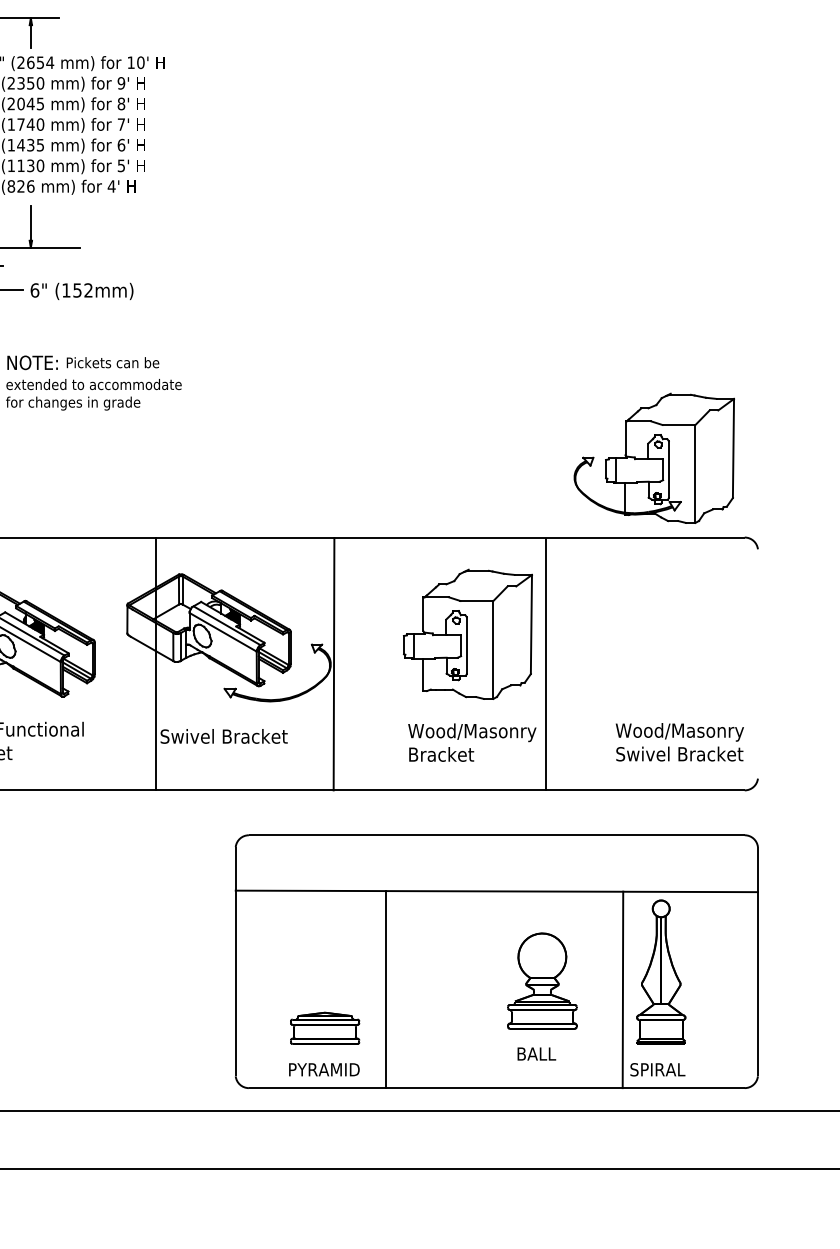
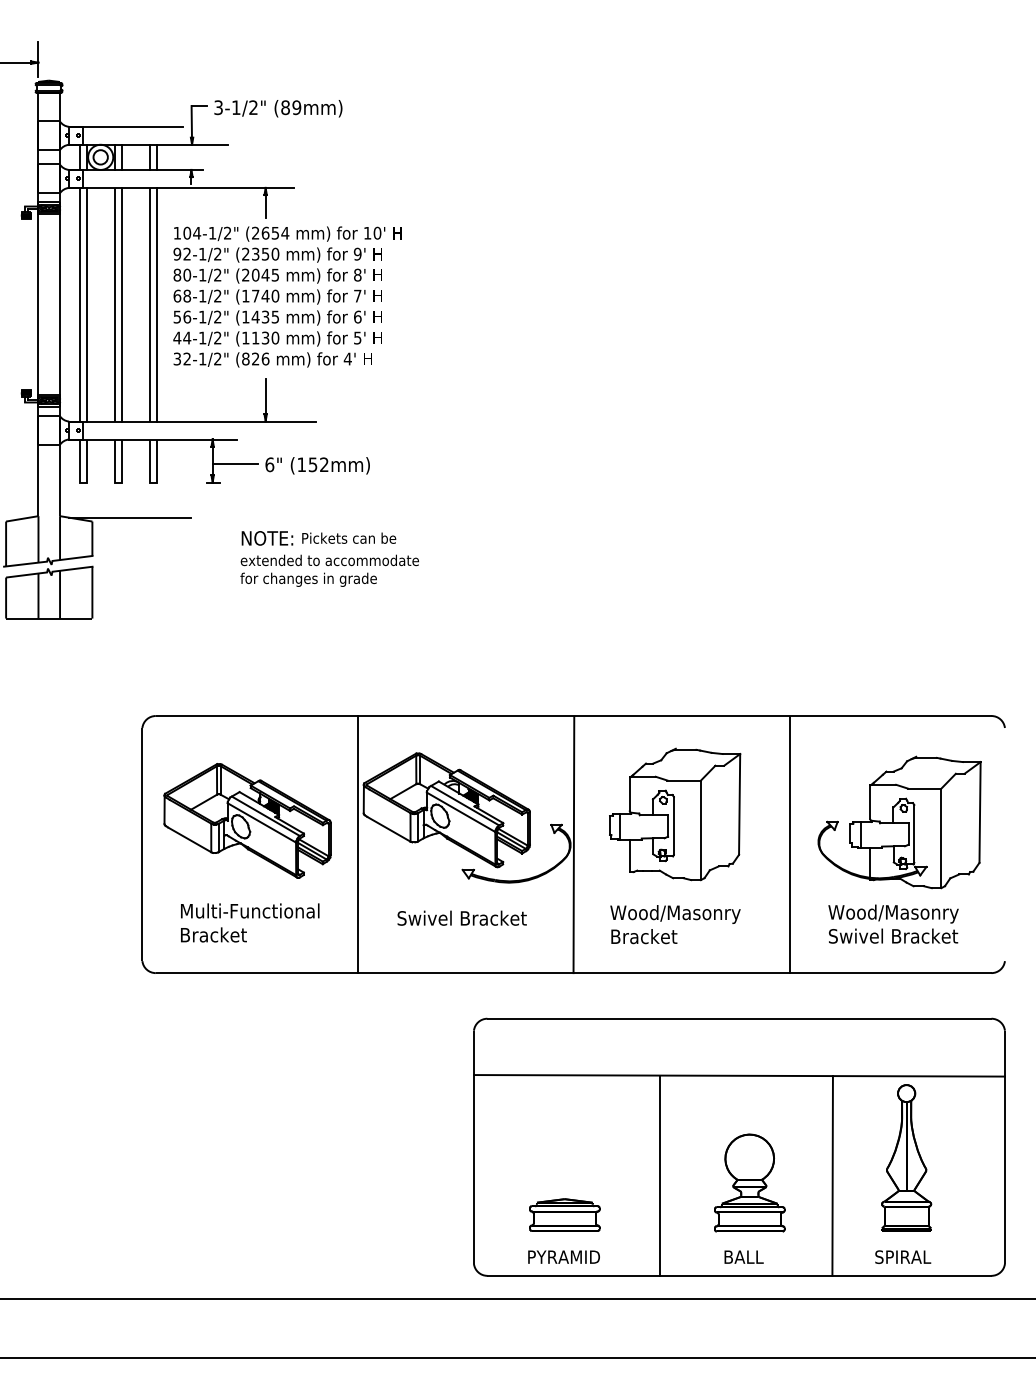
part: (654, 458) -> (899, 822), moved
part: (468, 634) -> (675, 814), moved
line: (156, 663) -> (358, 844), moved
text: (679, 741) -> (893, 923), moved
text: (472, 742) -> (675, 924), moved
line: (385, 989) -> (659, 1175), moved
line: (622, 989) -> (832, 1175), moved
part: (542, 996) -> (749, 1198), moved

